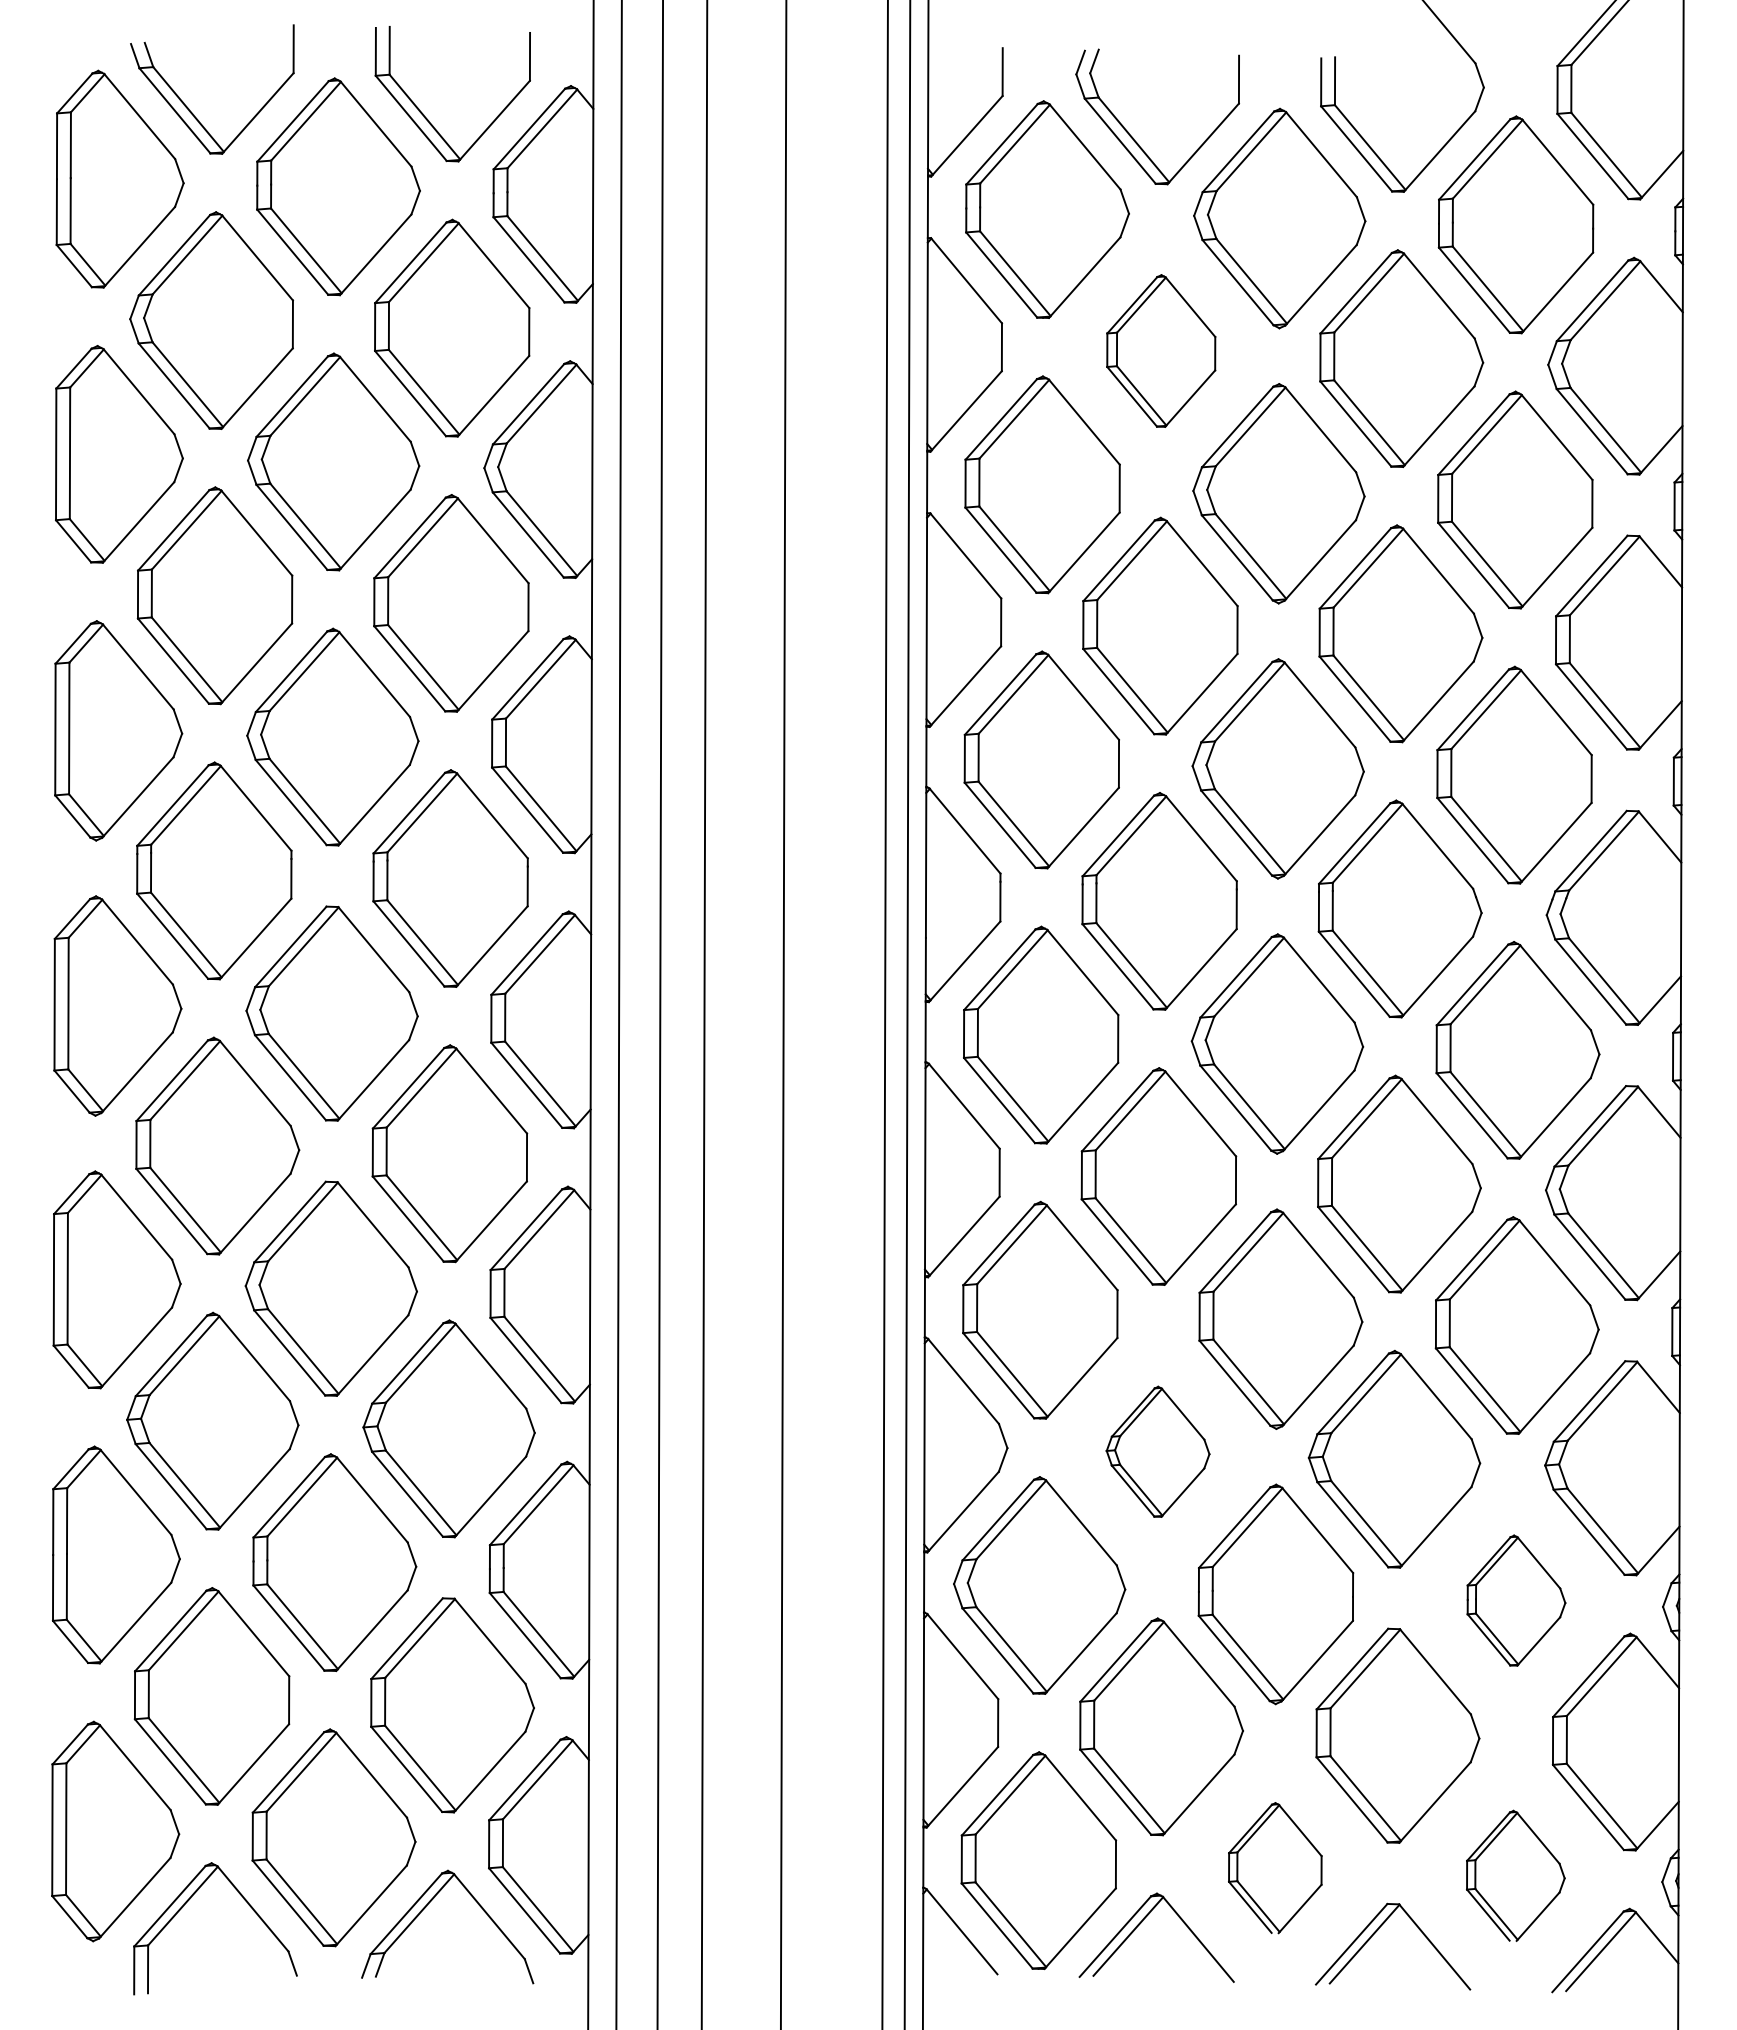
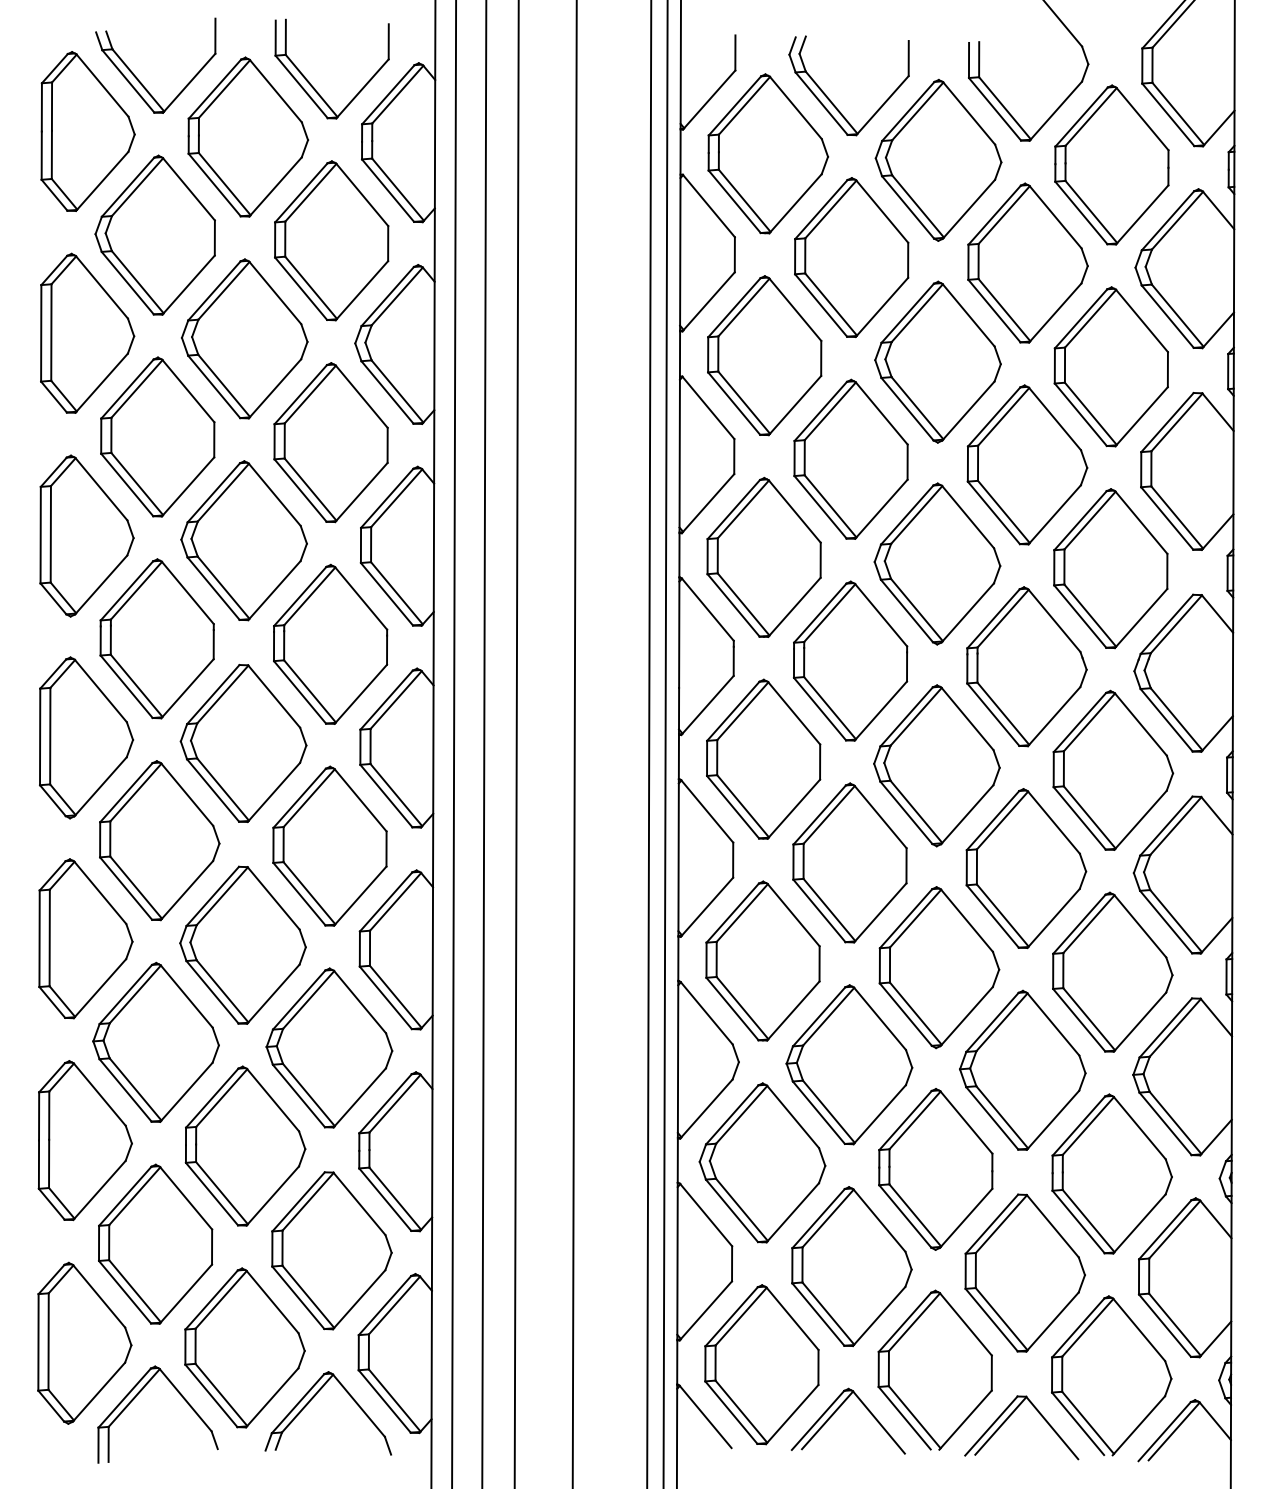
part: (1161, 350) -> (851, 257), size x1.43
part: (1157, 1451) -> (848, 1064), size x1.67
part: (1516, 1600) -> (1112, 1173), size x1.67
part: (1275, 1867) -> (935, 1369), size x1.67
part: (1515, 1875) -> (1111, 1375), size x1.67

